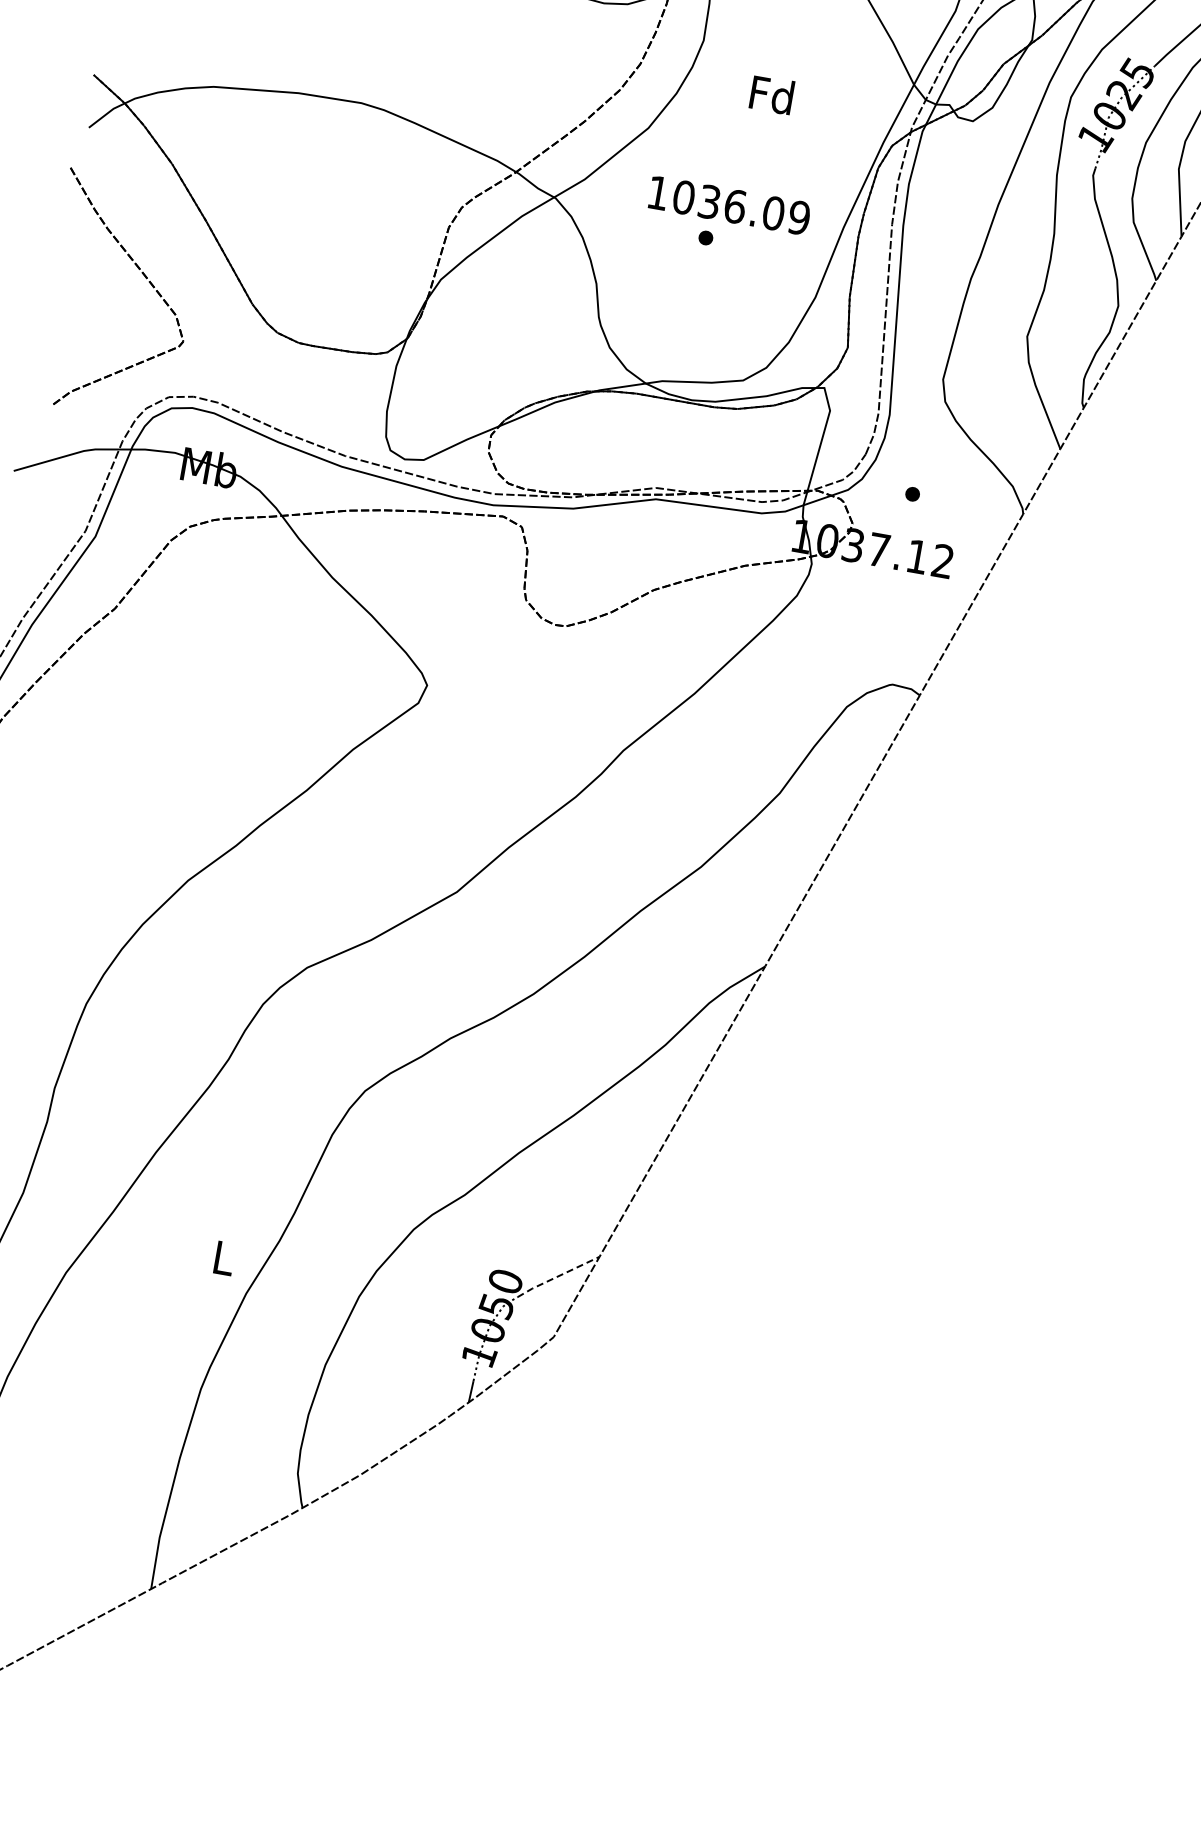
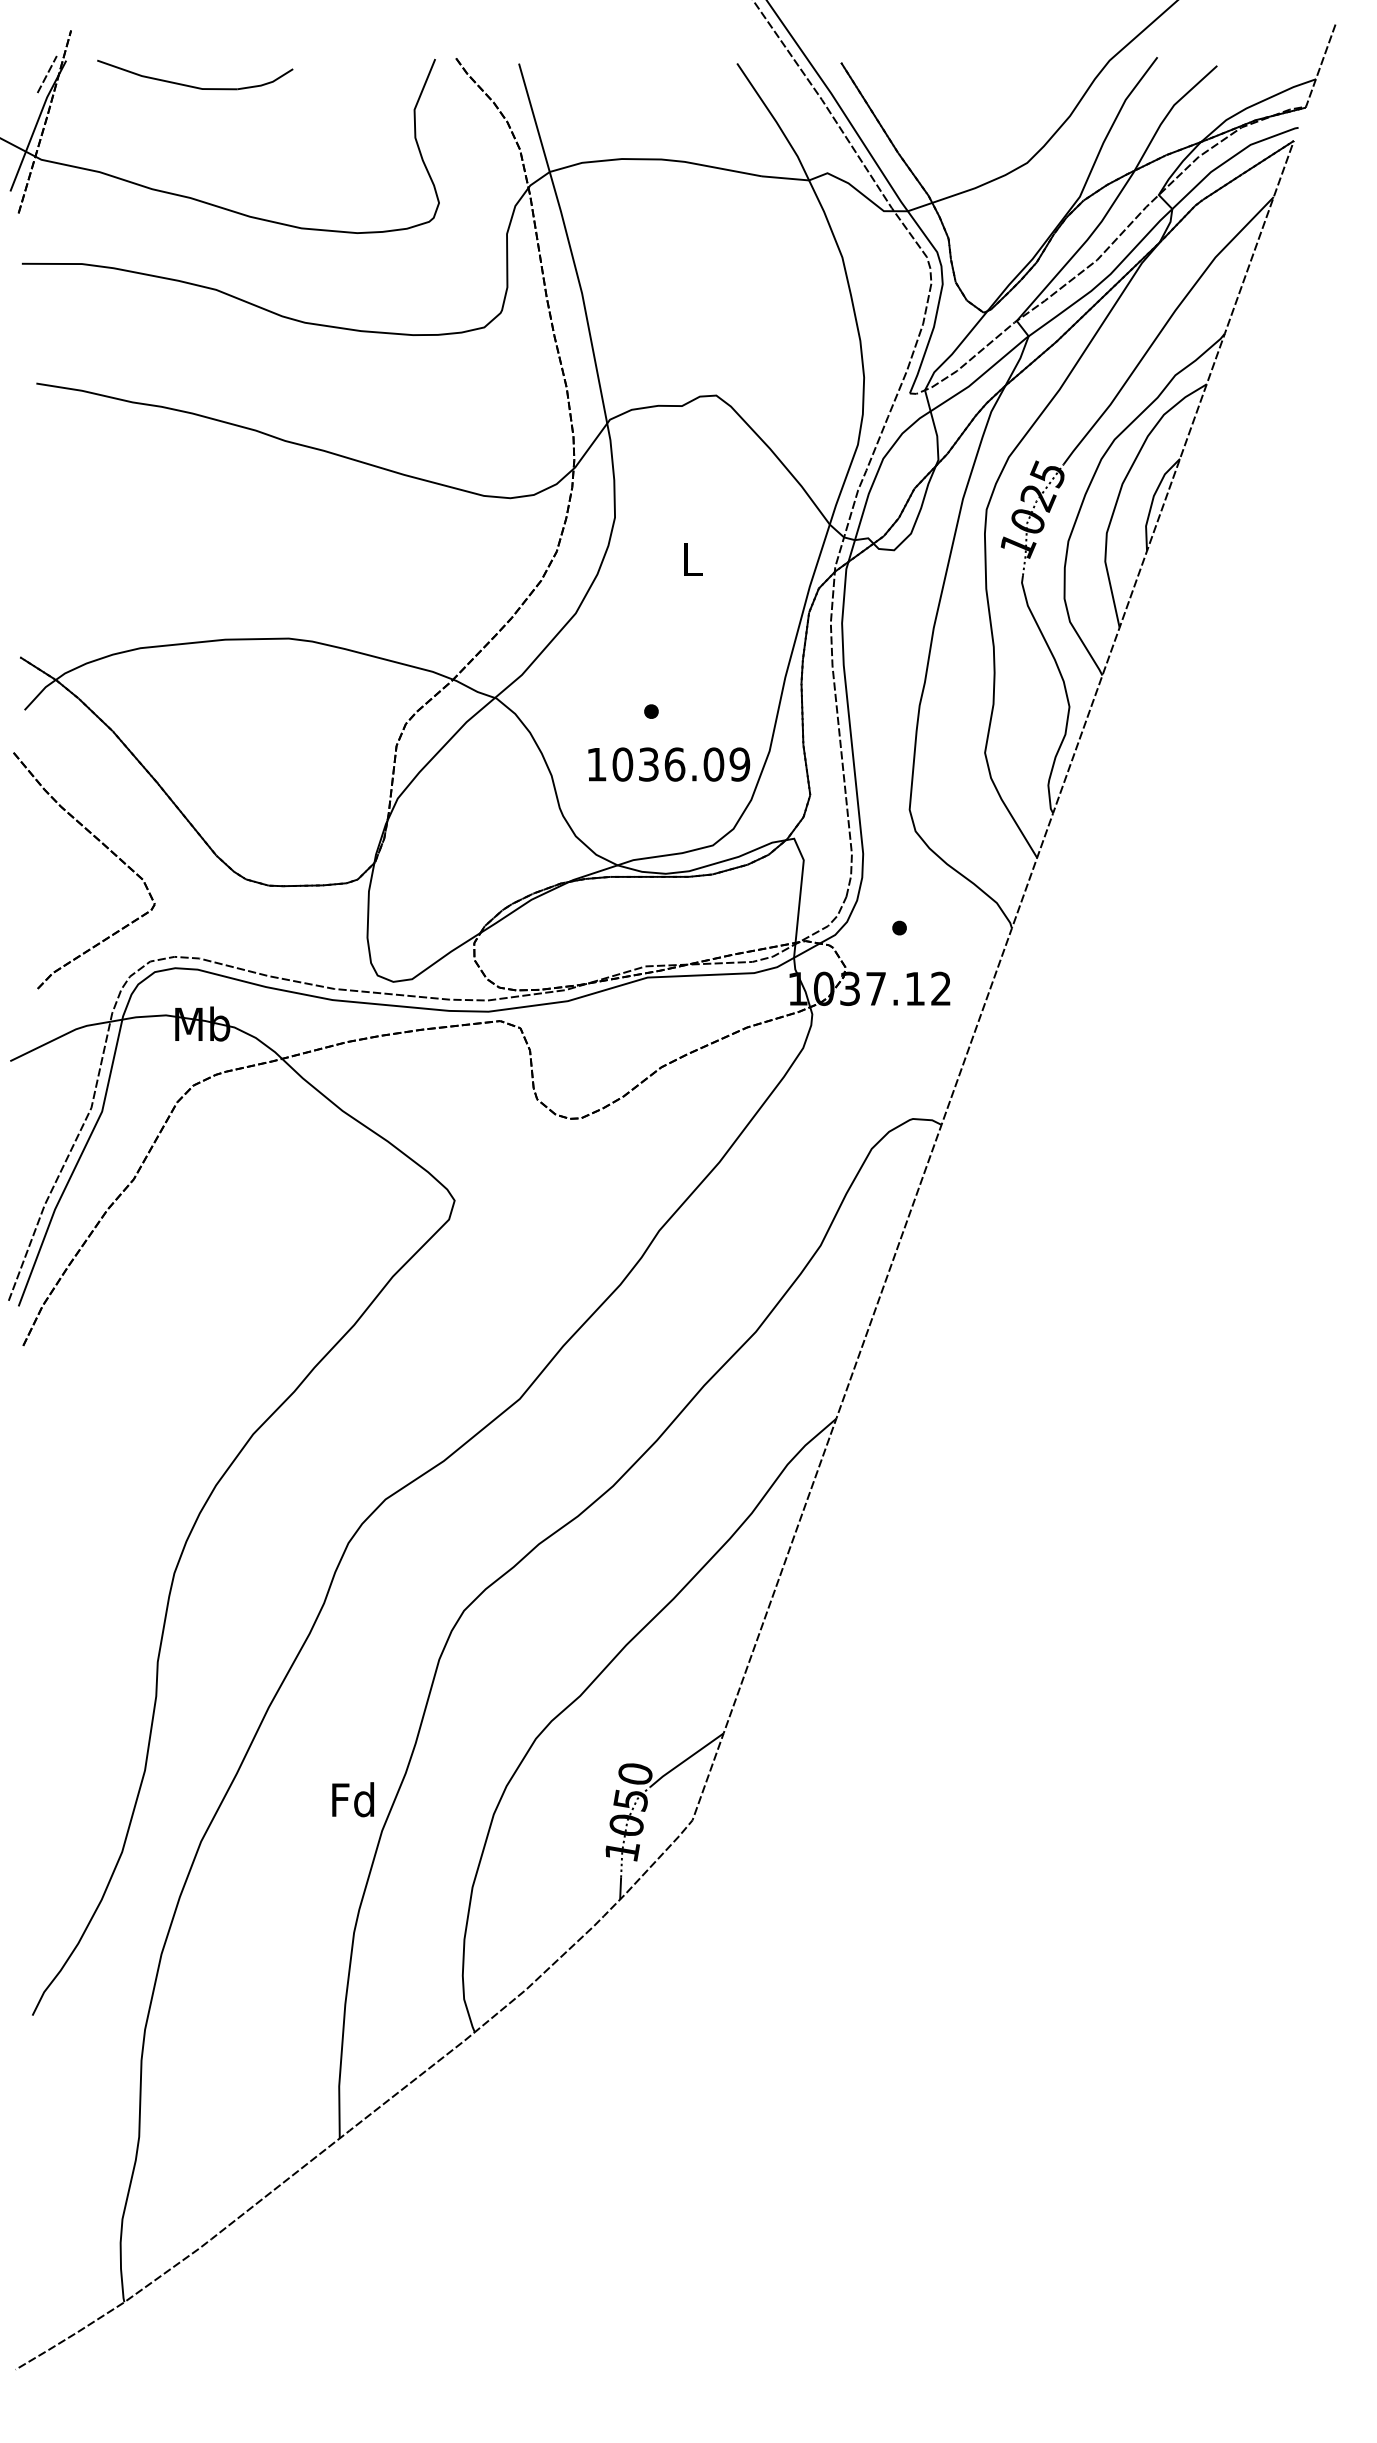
text: (771, 94) -> (691, 558), Fd -> L
text: (729, 205) -> (669, 764), moved
text: (223, 1257) -> (353, 1799), L -> Fd
line: (558, 1276) -> (686, 1759), dashed -> solid

